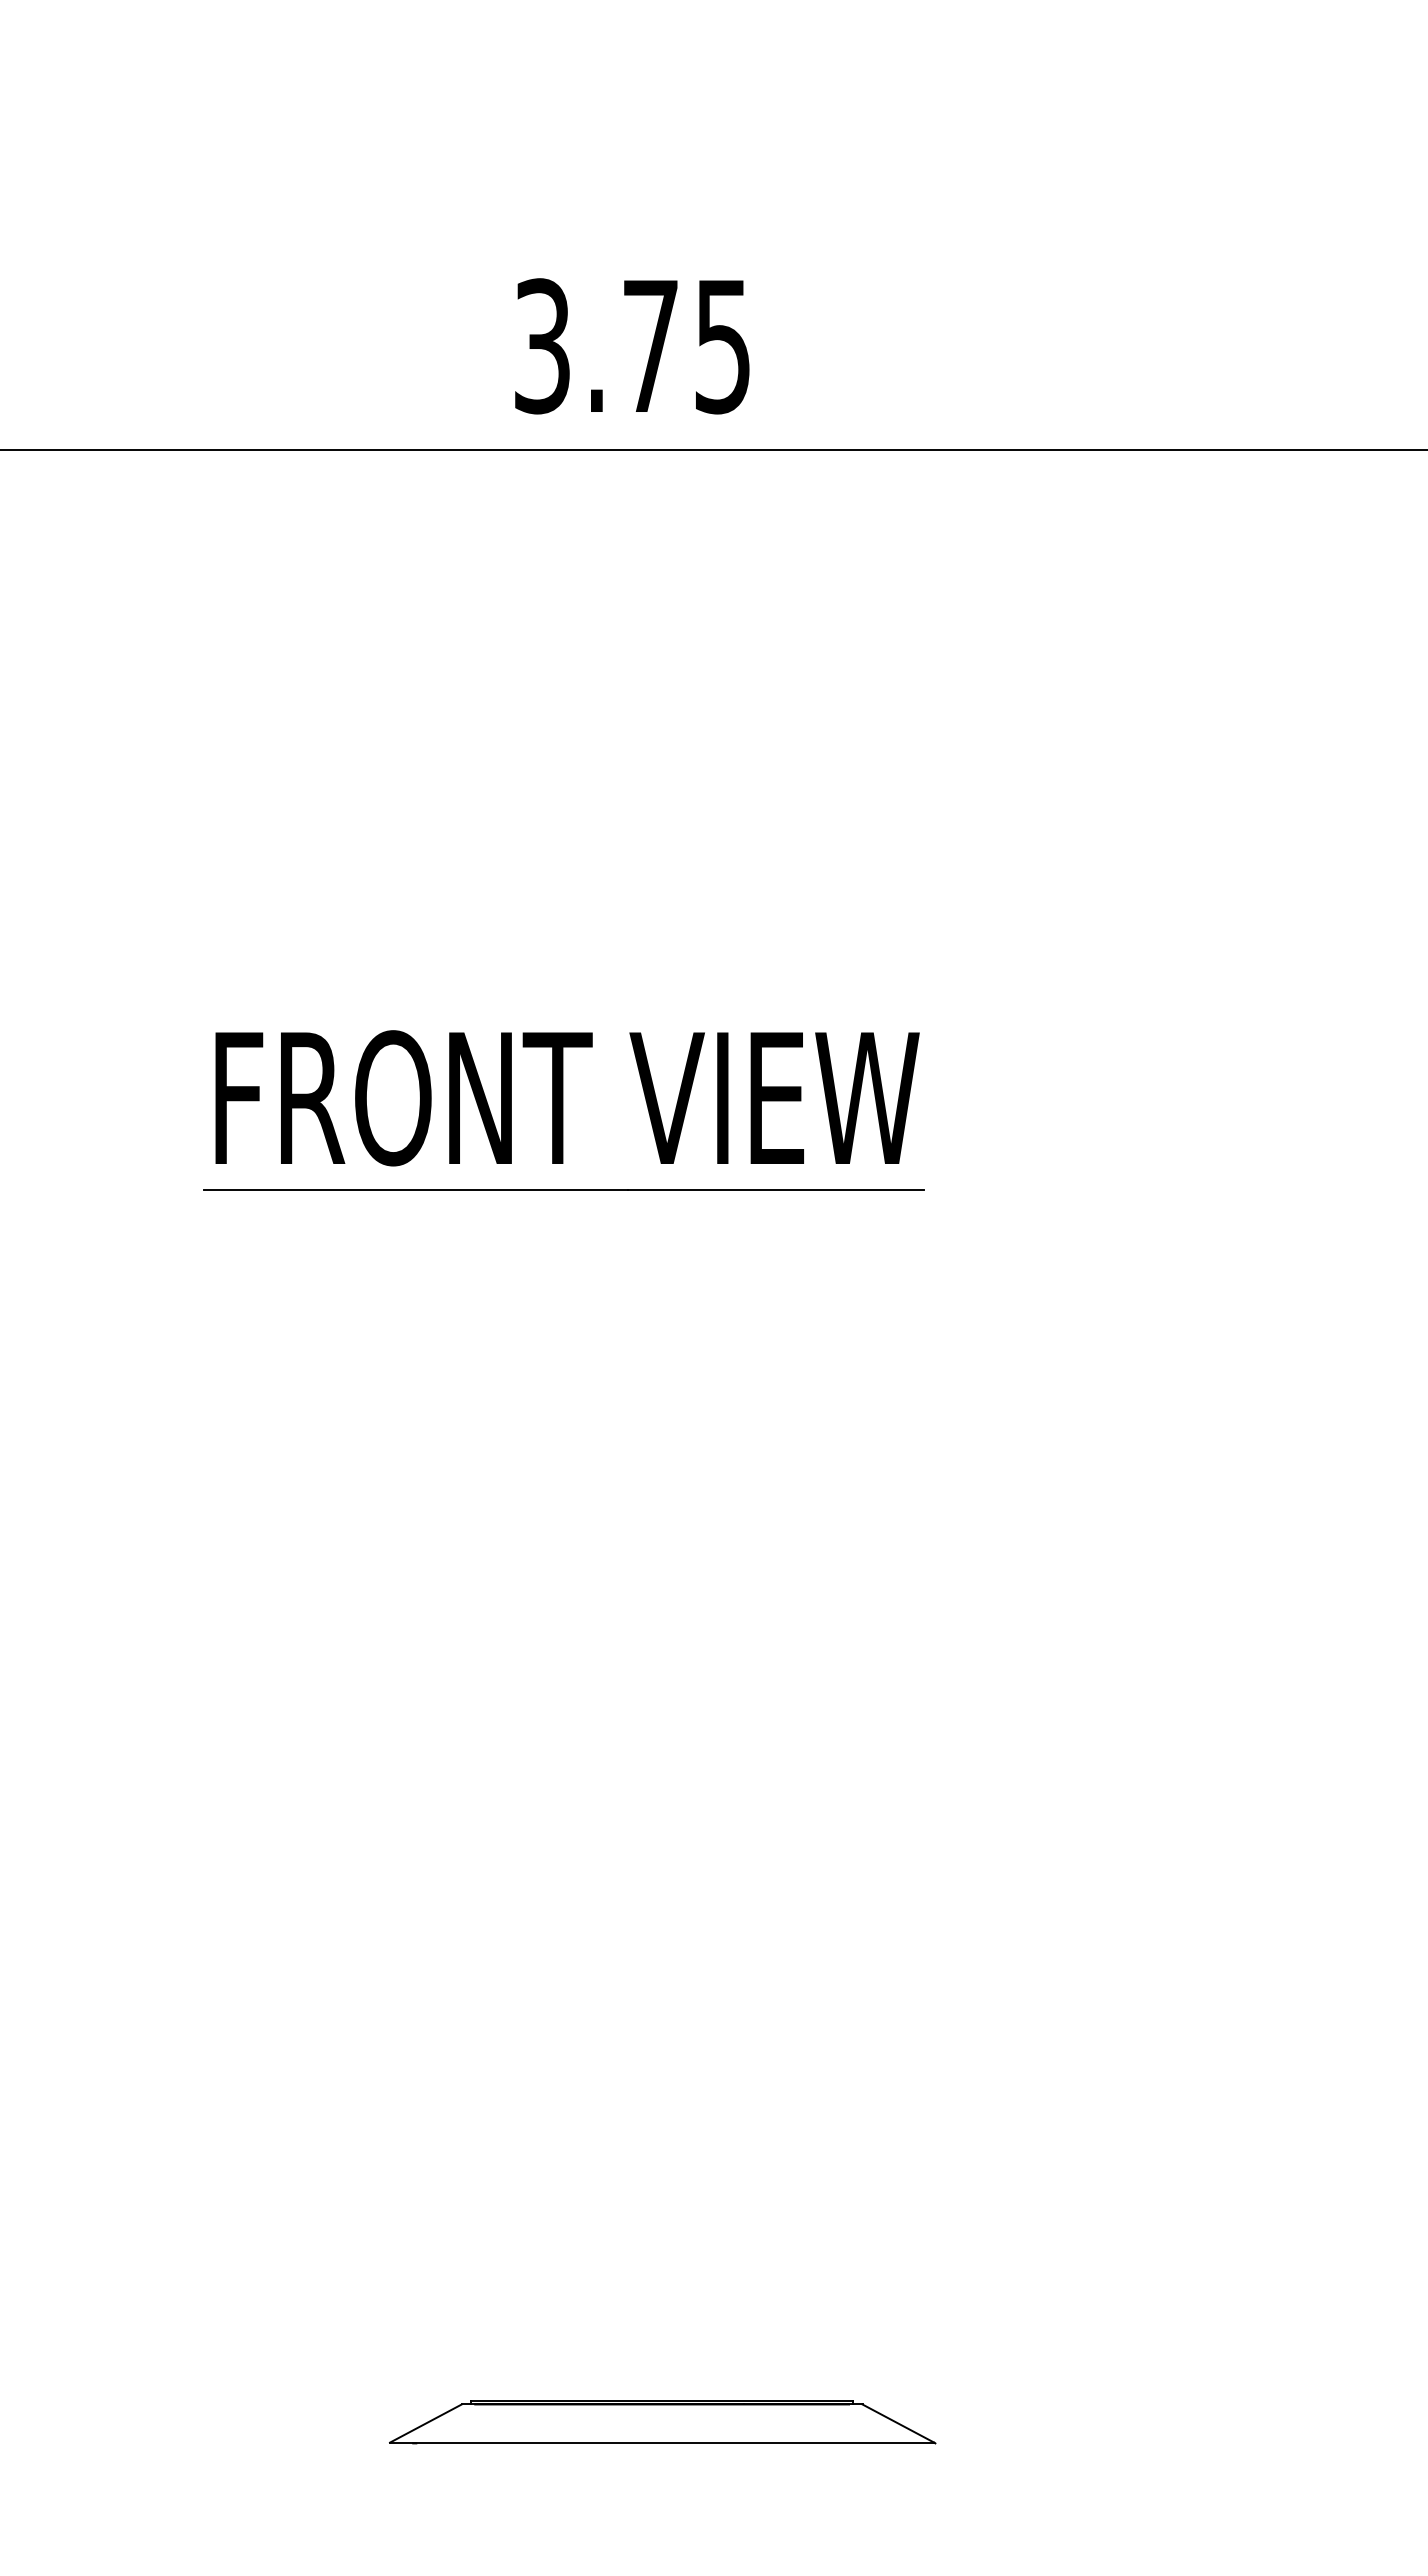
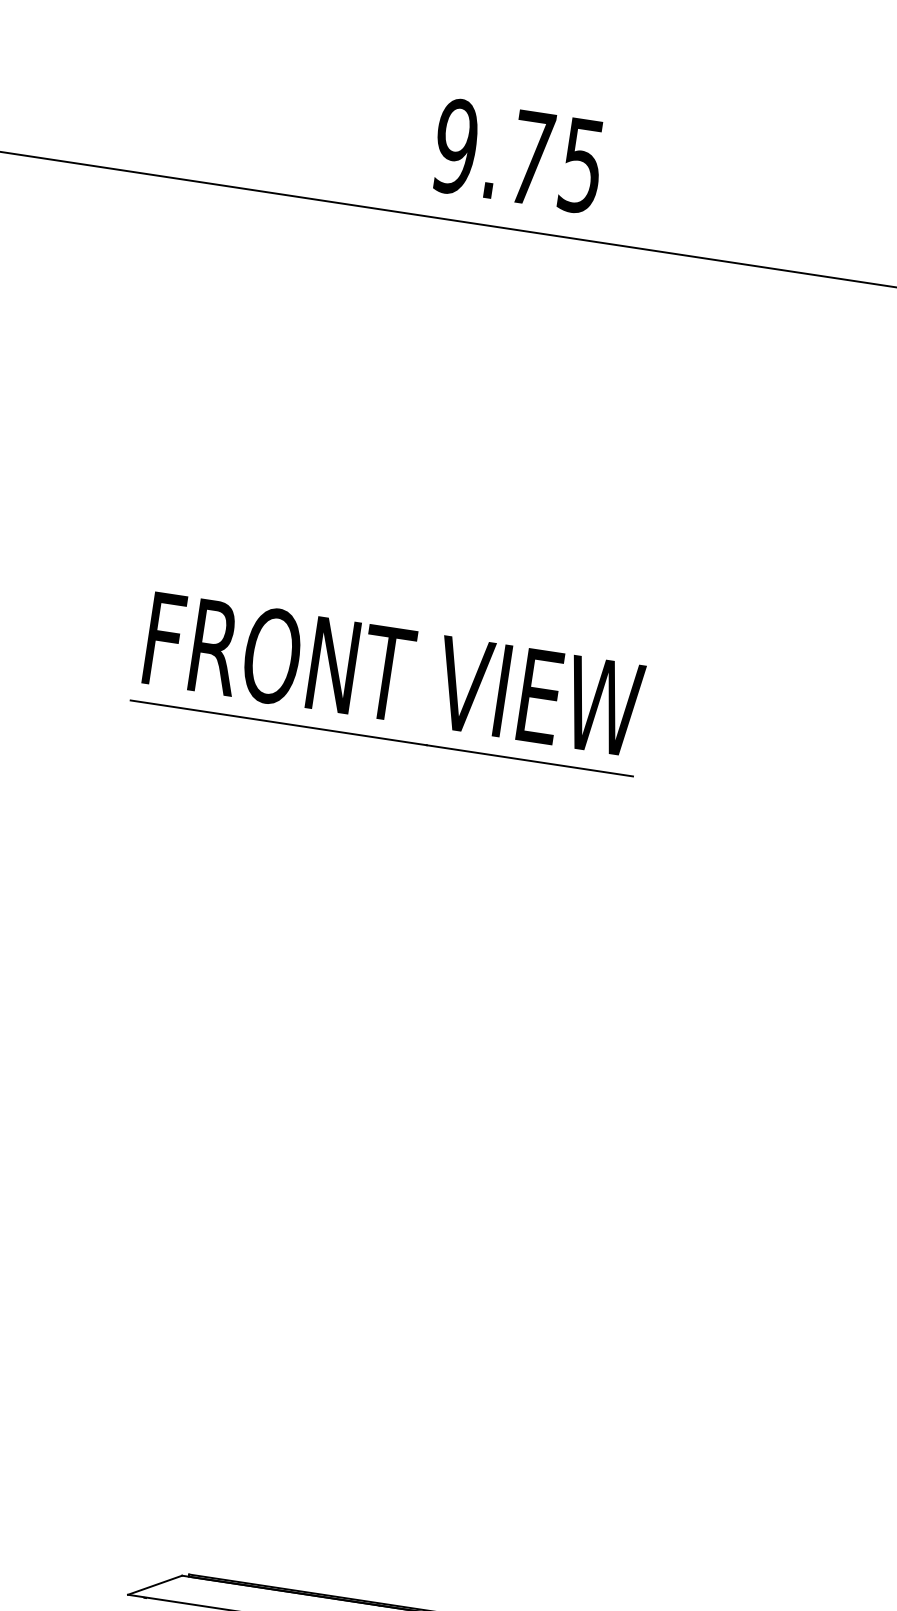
text: (541, 346) -> (455, 146), 3.75 -> 9.75

